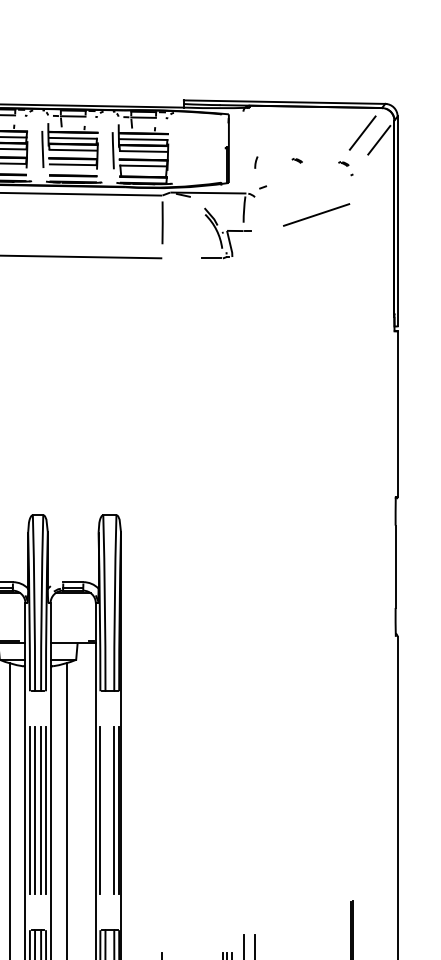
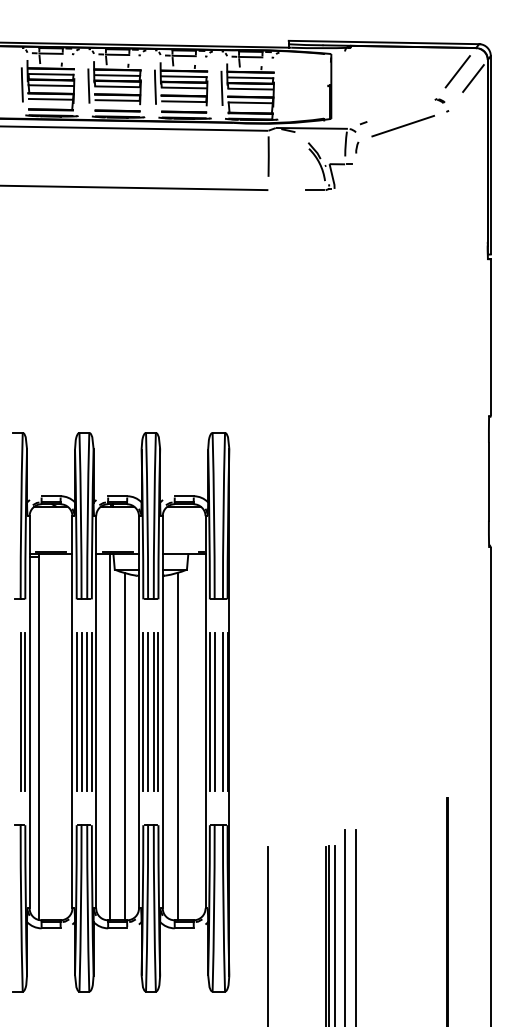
part: (296, 160) -> (395, 97), removed
arc: (256, 162) -> (357, 147), moved
line: (315, 214) -> (402, 125), moved
line: (105, 810) -> (214, 712), added

